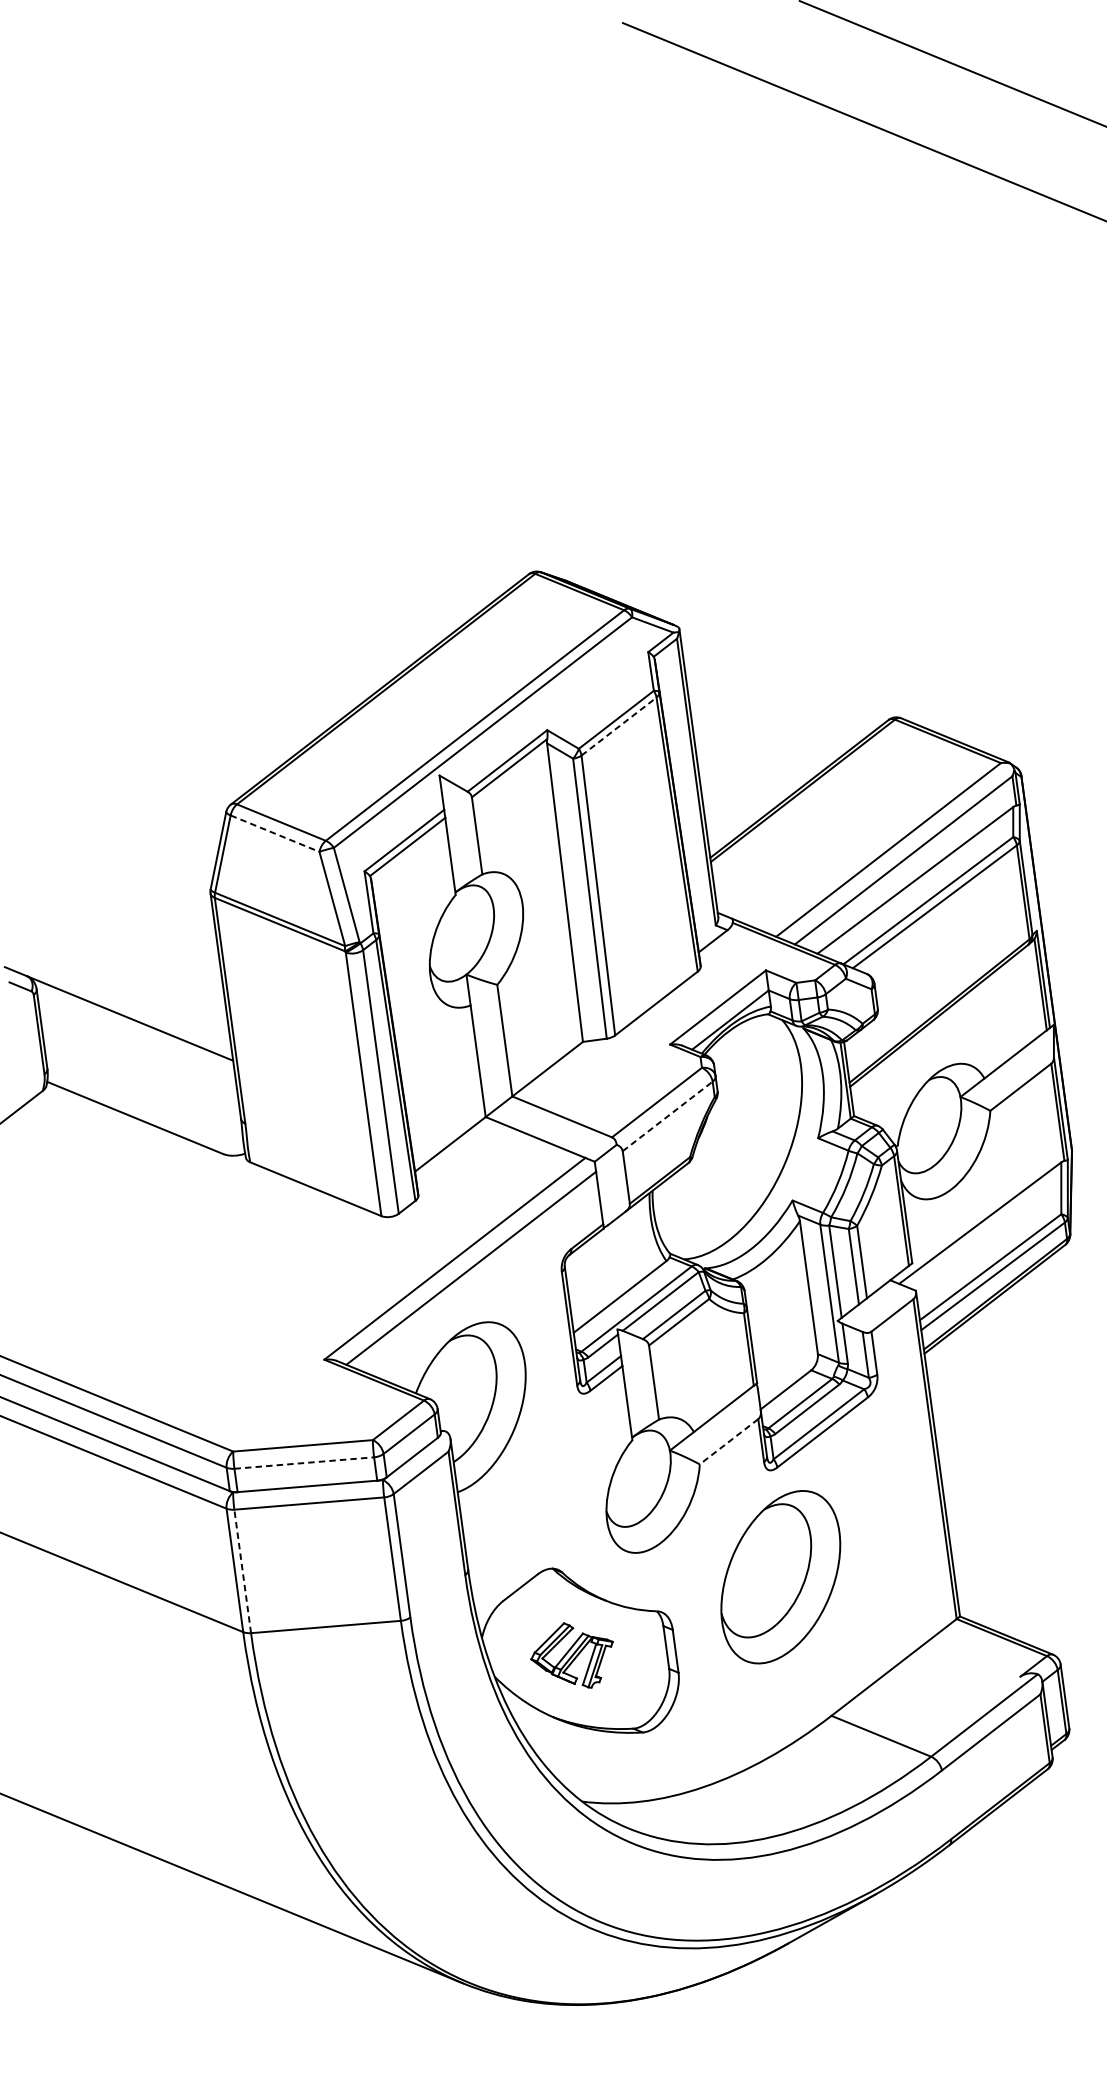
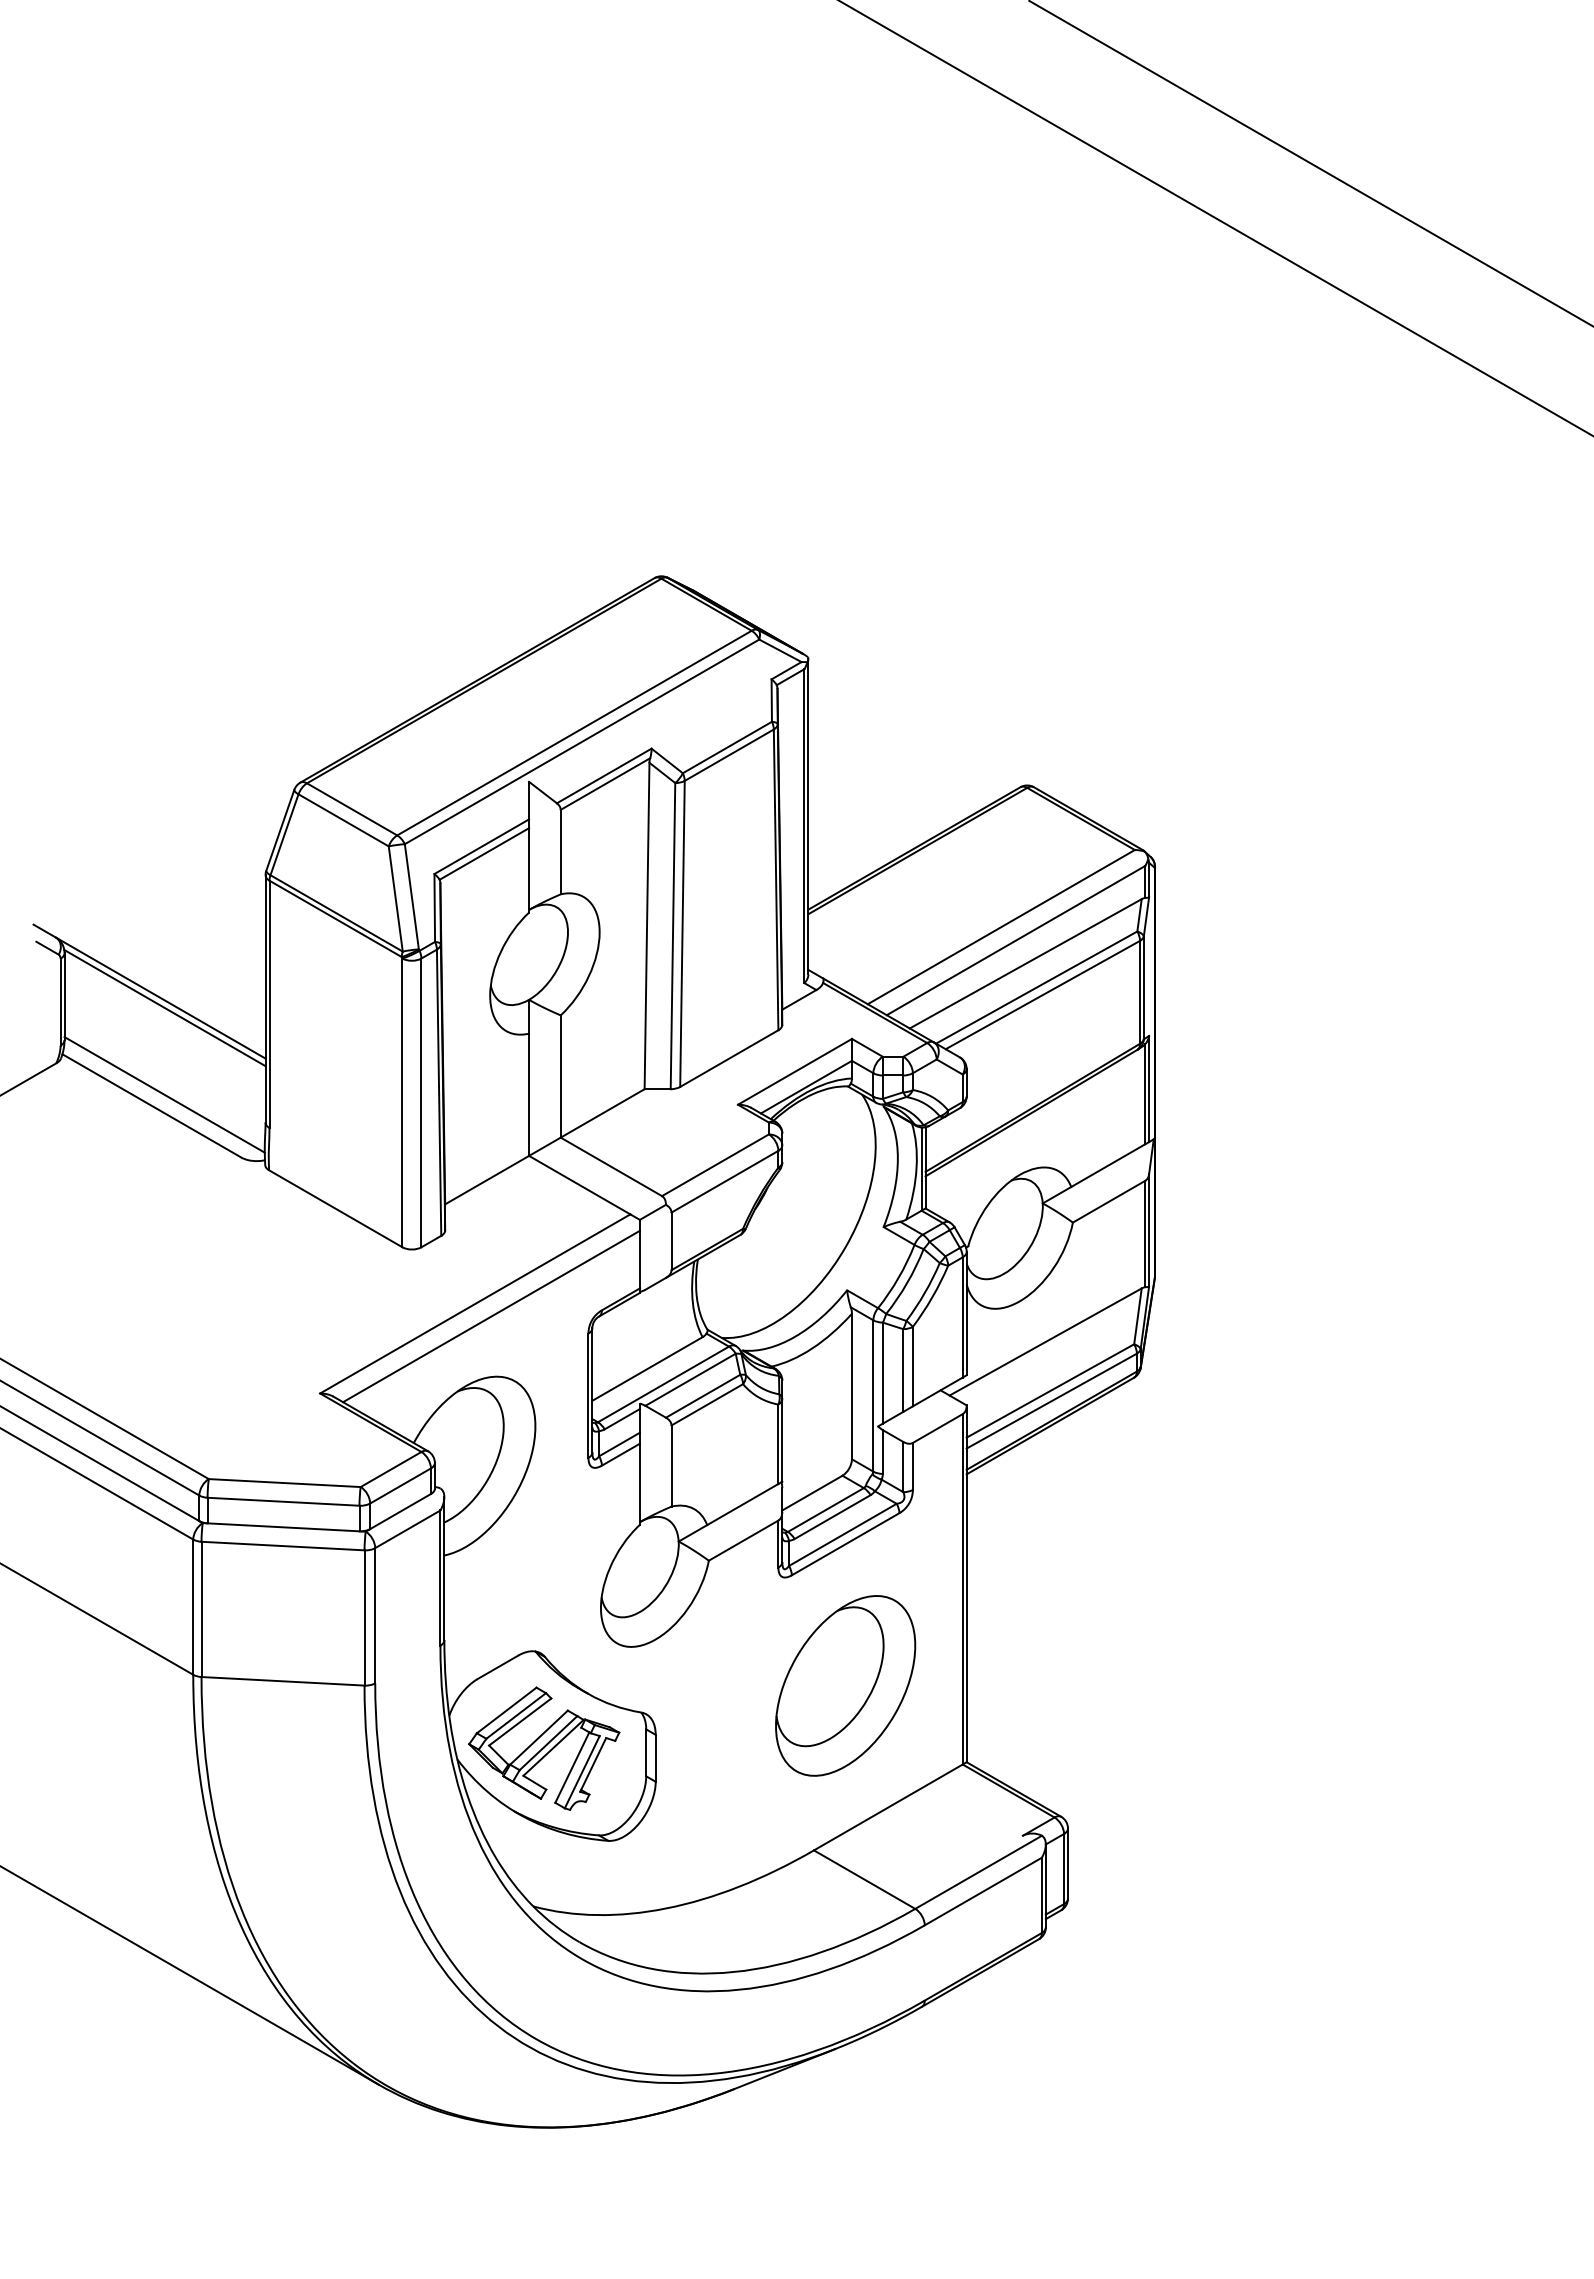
line: (619, 725) -> (729, 754), dashed -> solid
line: (275, 833) -> (344, 820), dashed -> solid
line: (134, 1026) -> (164, 1007), added
line: (145, 1106) -> (164, 1094), added
line: (667, 1116) -> (724, 1181), dashed -> solid
line: (728, 1441) -> (743, 1540), dashed -> solid
line: (305, 1462) -> (284, 1501), dashed -> solid
line: (242, 1571) -> (201, 1609), dashed -> solid
part: (780, 1576) -> (845, 1685), moved
part: (572, 1656) -> (544, 1748), size x1.67

